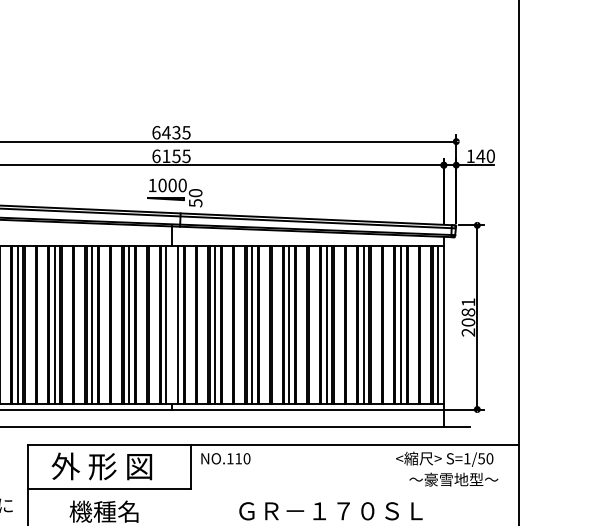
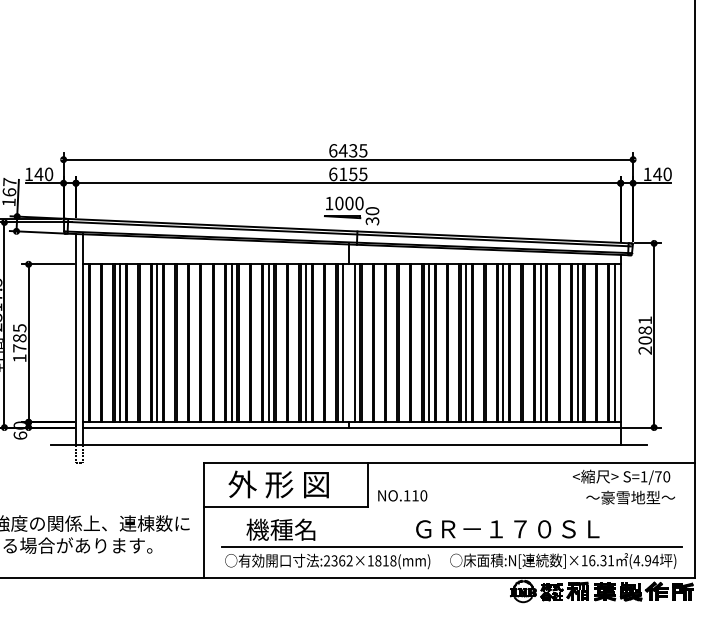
text: (194, 202) -> (371, 220), 50 -> 30
line: (17, 325) -> (194, 343), removed
line: (214, 325) -> (391, 343), removed
text: (225, 458) -> (402, 495), moved
text: (481, 458) -> (658, 476), S=1/50 -> S=1/70

